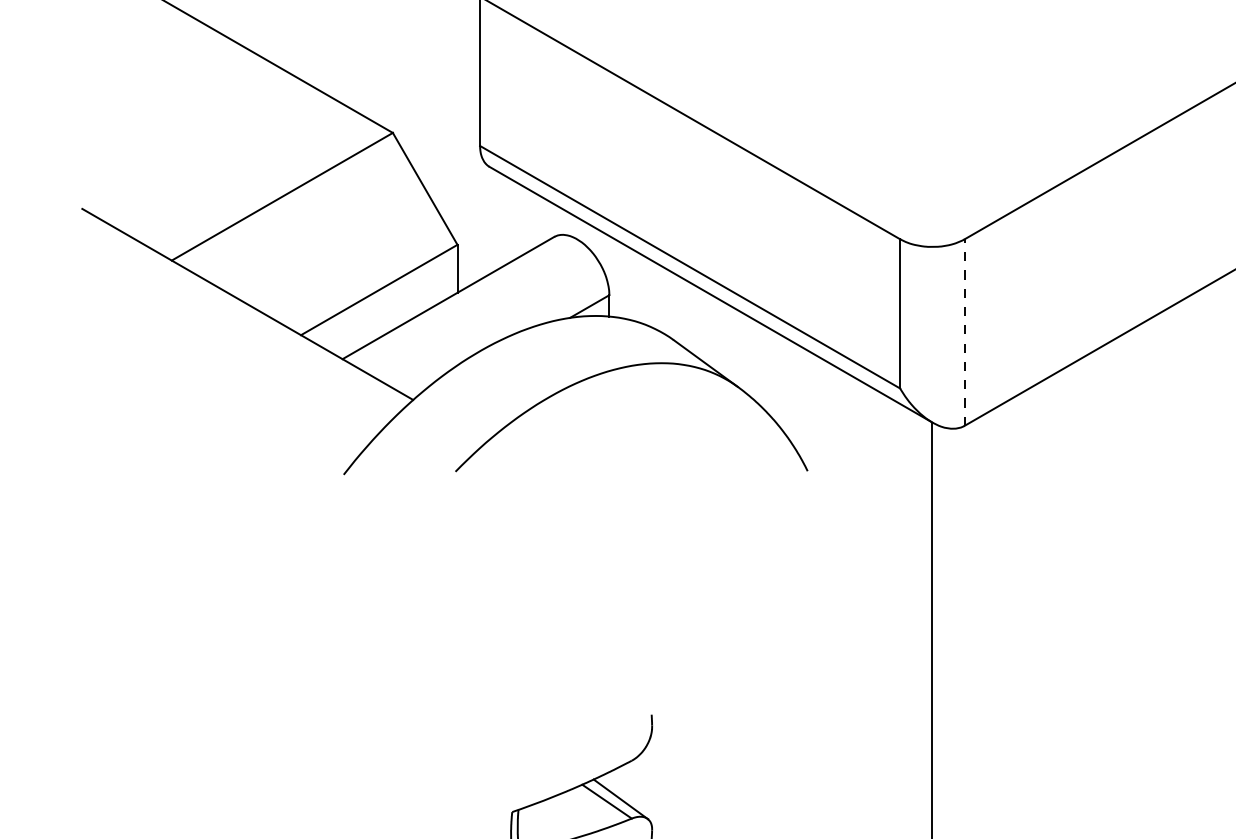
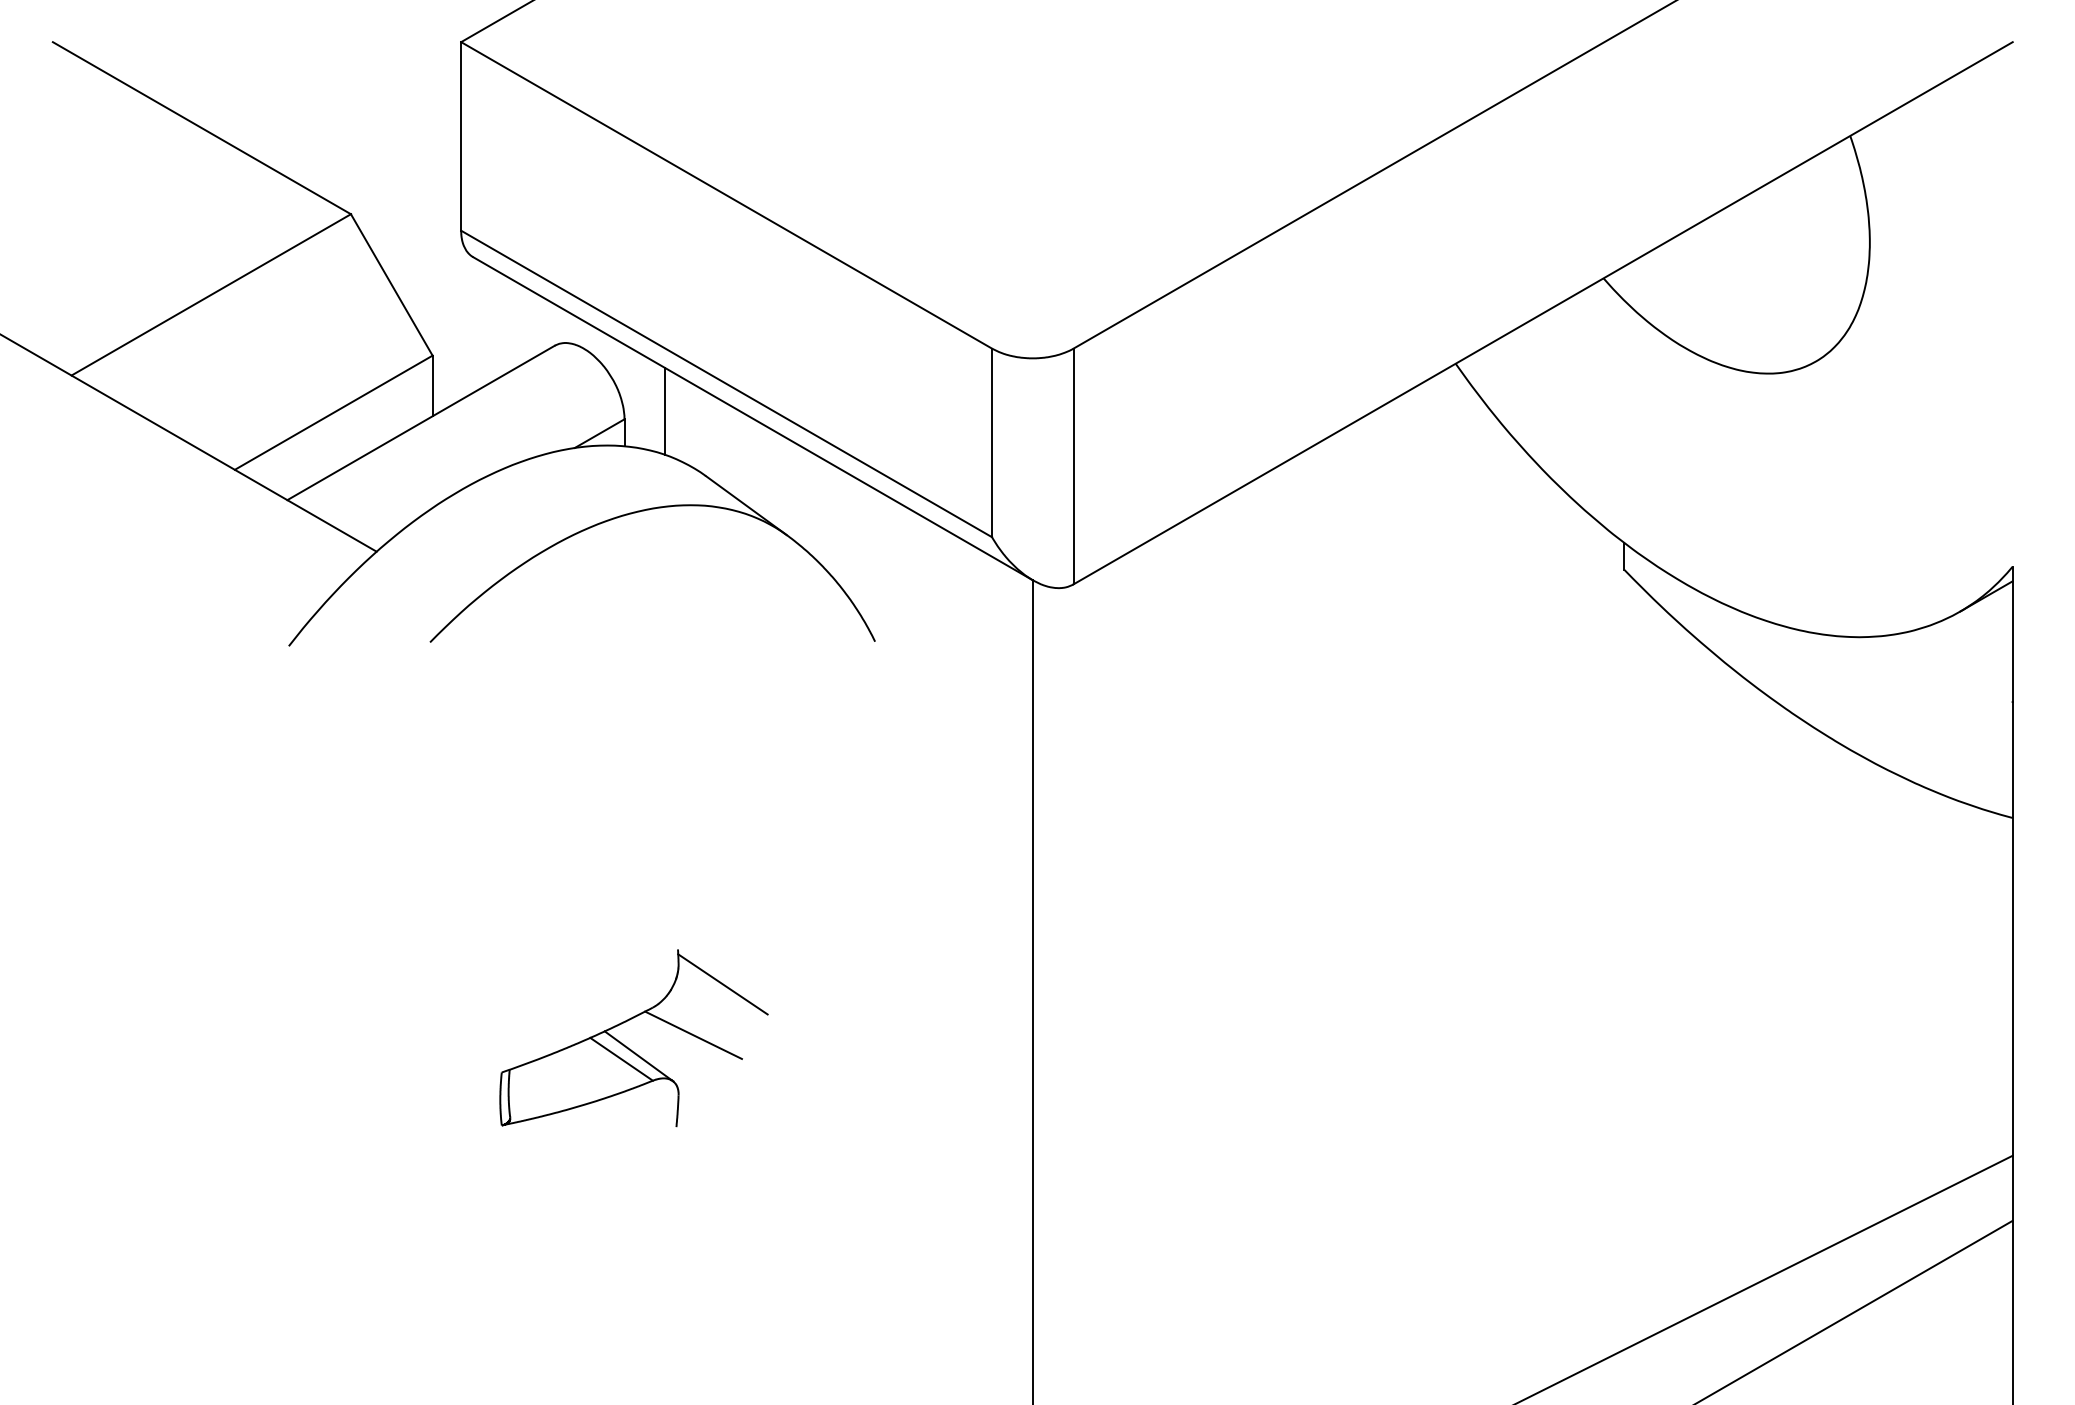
line: (641, 289) -> (665, 411), added
line: (964, 332) -> (1073, 466), dashed -> solid
line: (686, 742) -> (722, 984), added
line: (663, 782) -> (693, 1034), added

